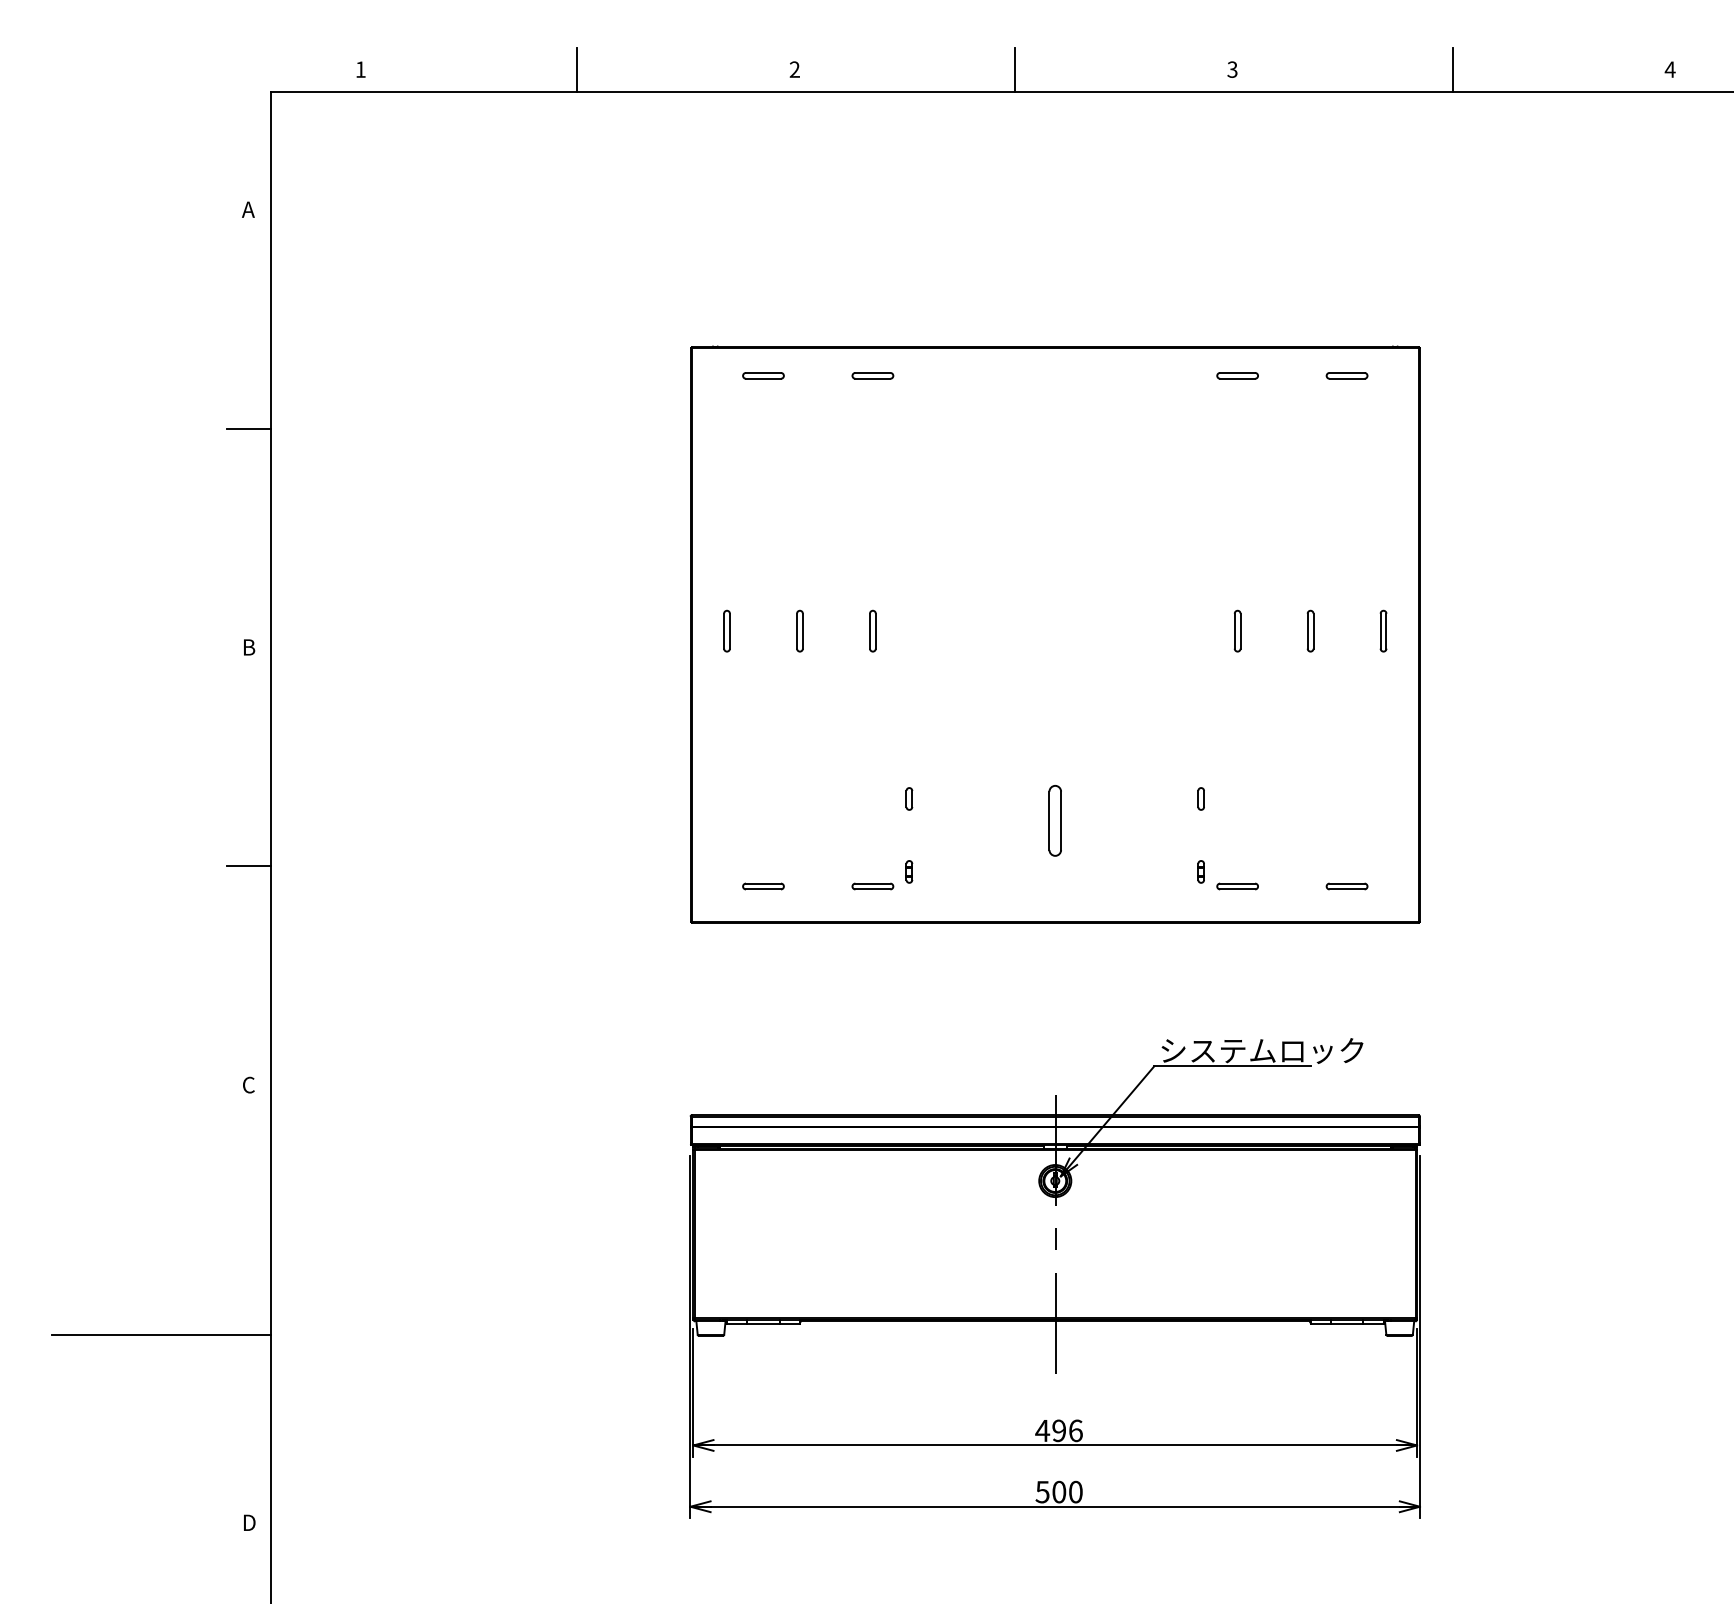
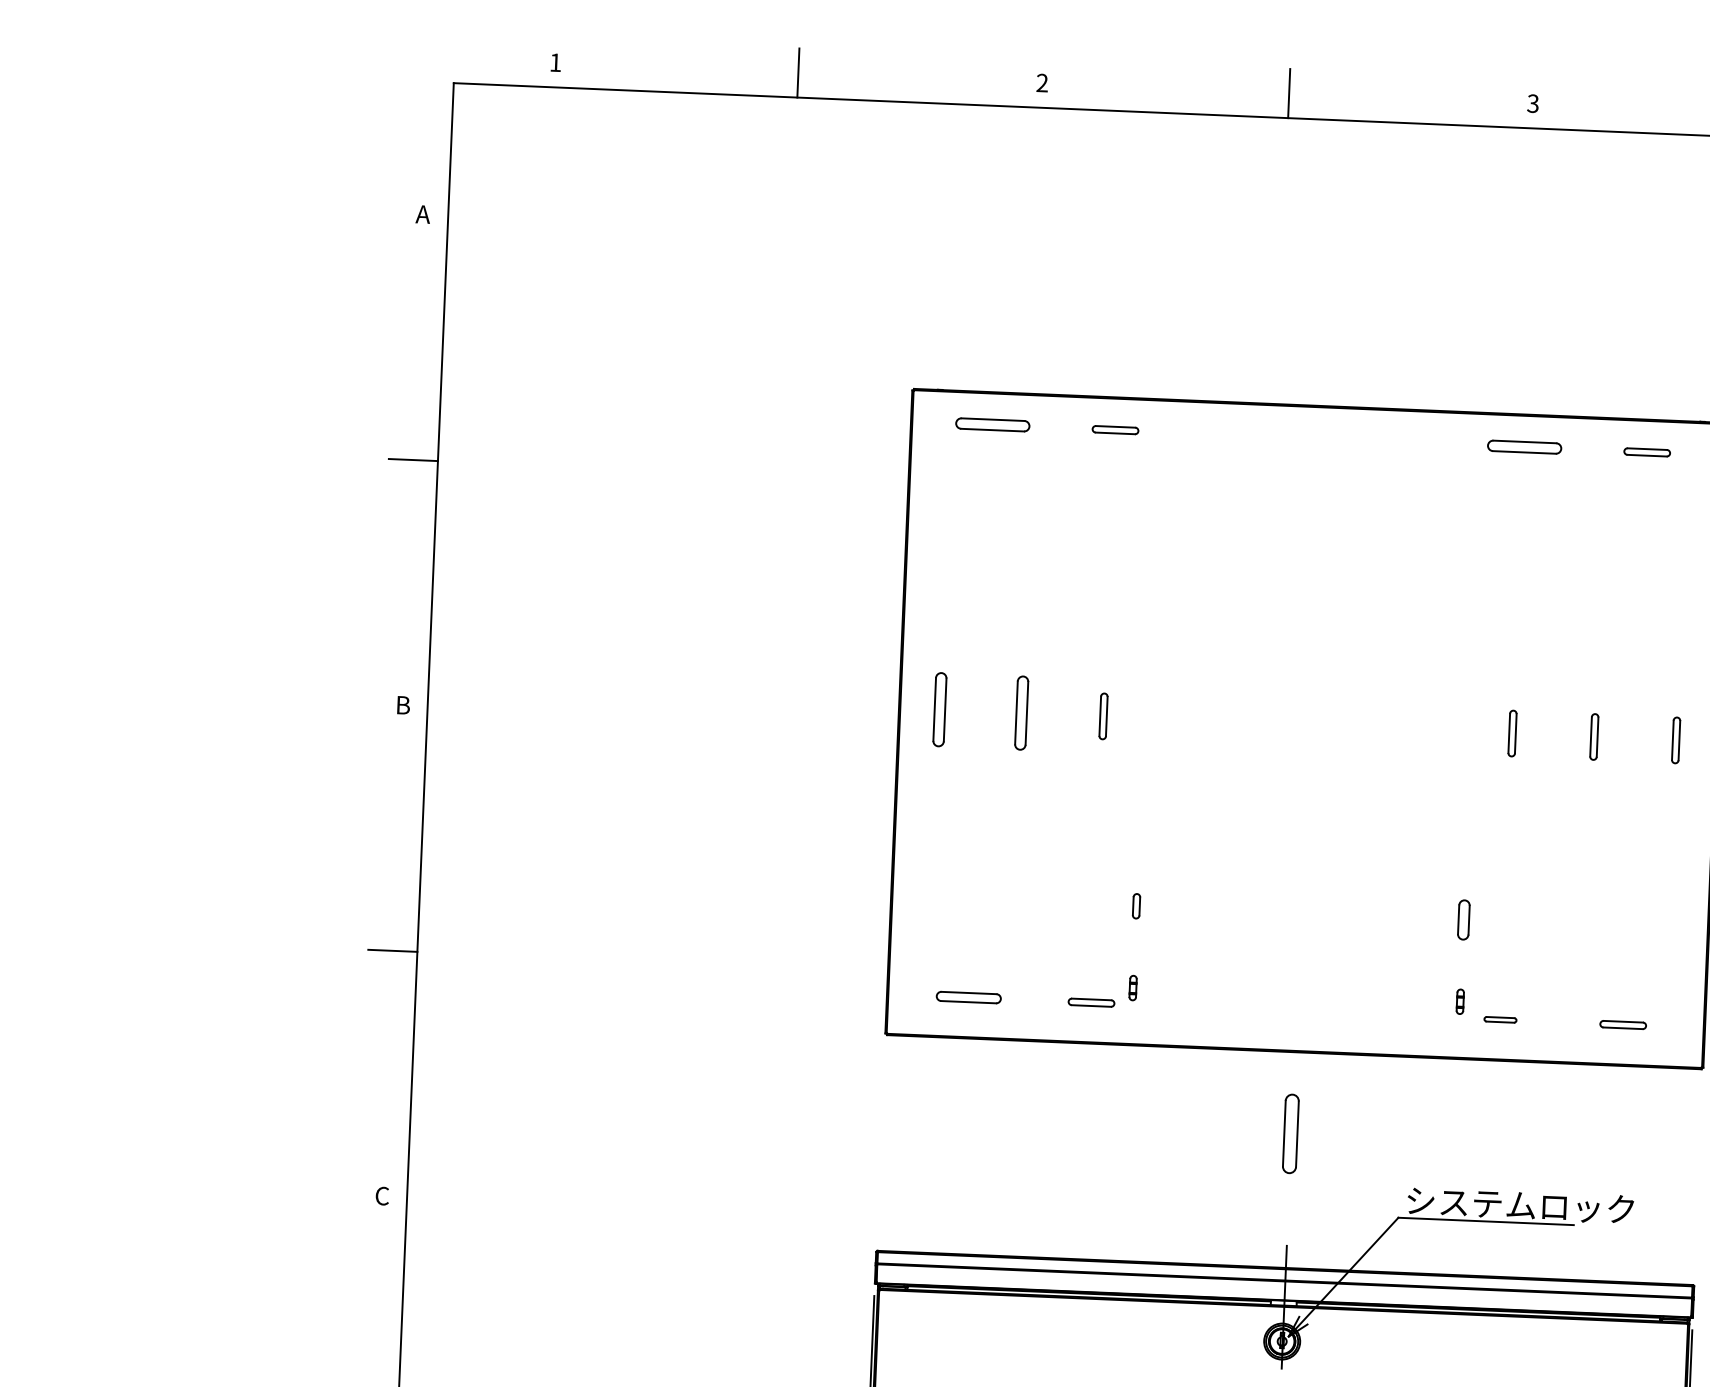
part: (763, 375) -> (992, 424), size x1.6
part: (1237, 375) -> (1524, 446), size x1.6
part: (726, 630) -> (939, 708), size x1.6
part: (799, 630) -> (1021, 712), size x1.6
part: (1200, 798) -> (1462, 919), size x1.6
part: (1054, 820) -> (1290, 1133), moved
part: (763, 886) -> (968, 997), size x1.4
part: (1237, 886) -> (1500, 1019), size x0.7

